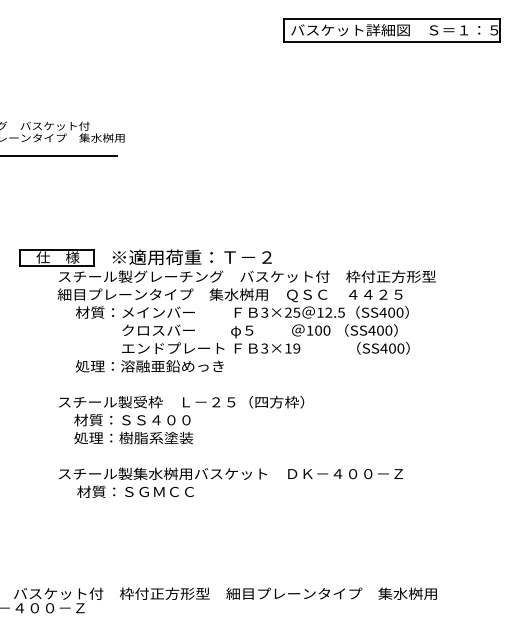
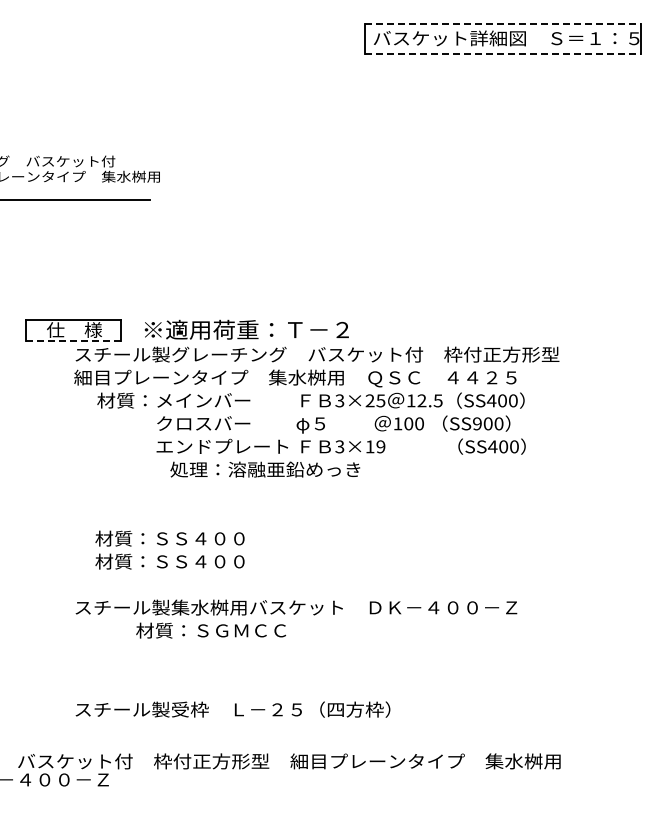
line: (392, 19) -> (503, 24), solid -> dashed
line: (392, 41) -> (503, 53), solid -> dashed
line: (57, 266) -> (73, 341), solid -> dashed
text: (372, 330) -> (477, 423), SS400 -> SS900
text: (149, 366) -> (265, 469), moved
text: (181, 402) -> (232, 709), moved
text: (133, 437) -> (171, 561), 処理：樹脂系塗装 -> 材質：ＳＳ４００
text: (135, 491) -> (211, 630), moved

